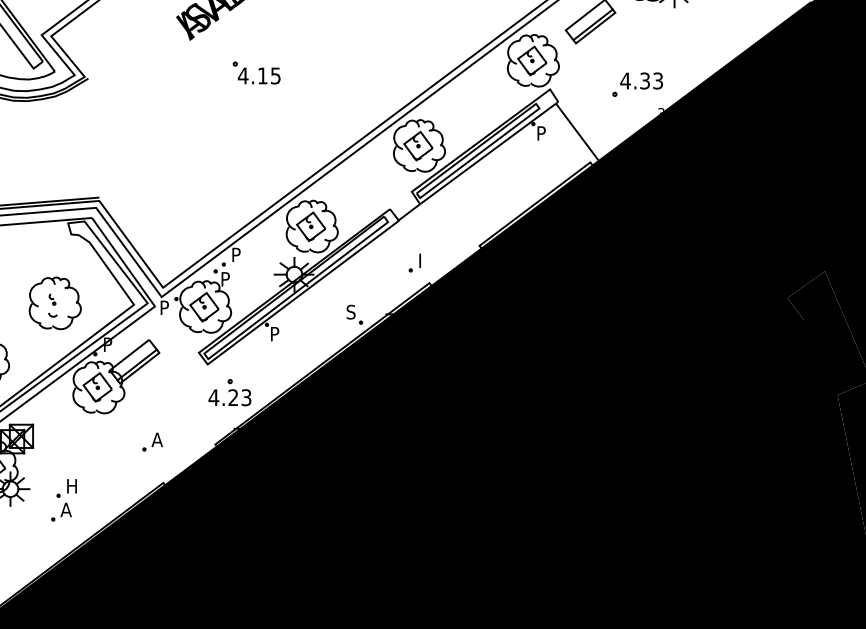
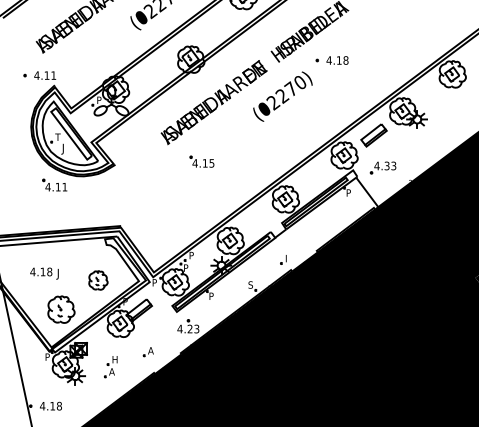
part: (636, 83) -> (382, 167), moved
part: (55, 303) -> (98, 280), size x0.7
part: (63, 501) -> (110, 367), moved

